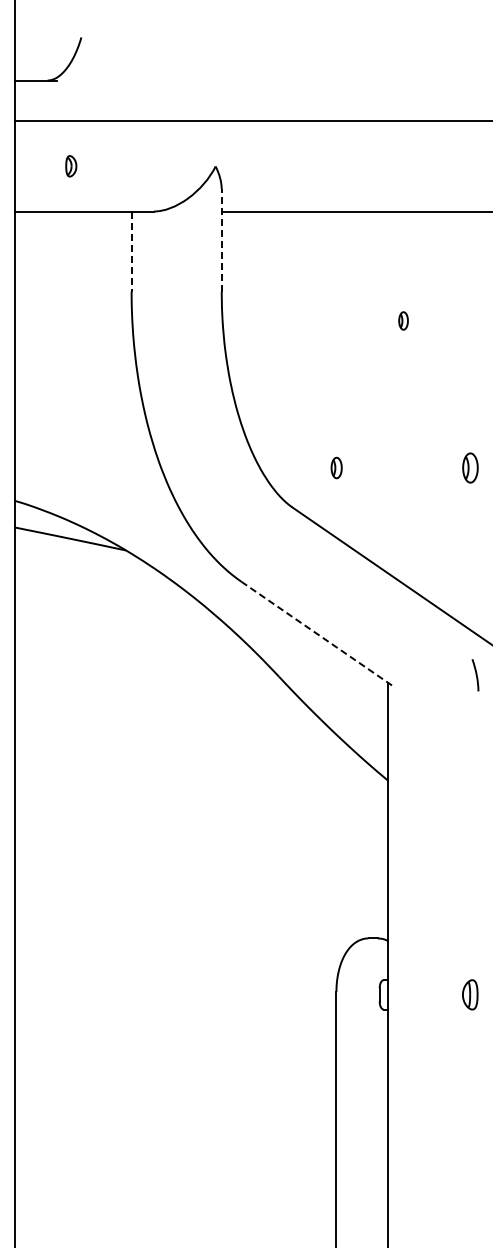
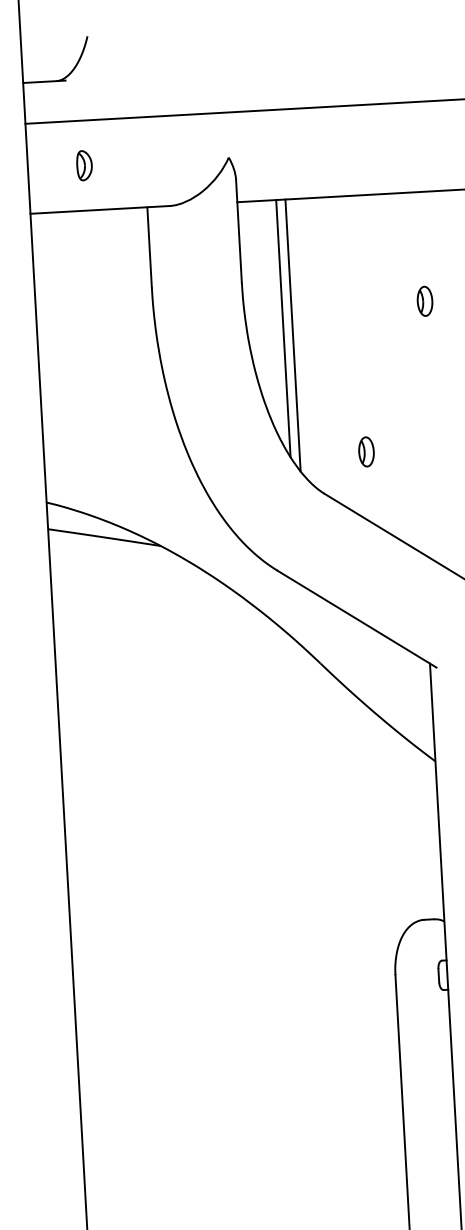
part: (71, 165) -> (84, 164), size x1.43
line: (221, 239) -> (238, 230), dashed -> solid
line: (131, 252) -> (149, 248), dashed -> solid
part: (403, 320) -> (424, 300), size x1.67
line: (260, 340) -> (283, 328), added
line: (269, 347) -> (292, 335), added
part: (336, 467) -> (366, 451), size x1.43
line: (318, 634) -> (357, 619), dashed -> solid

